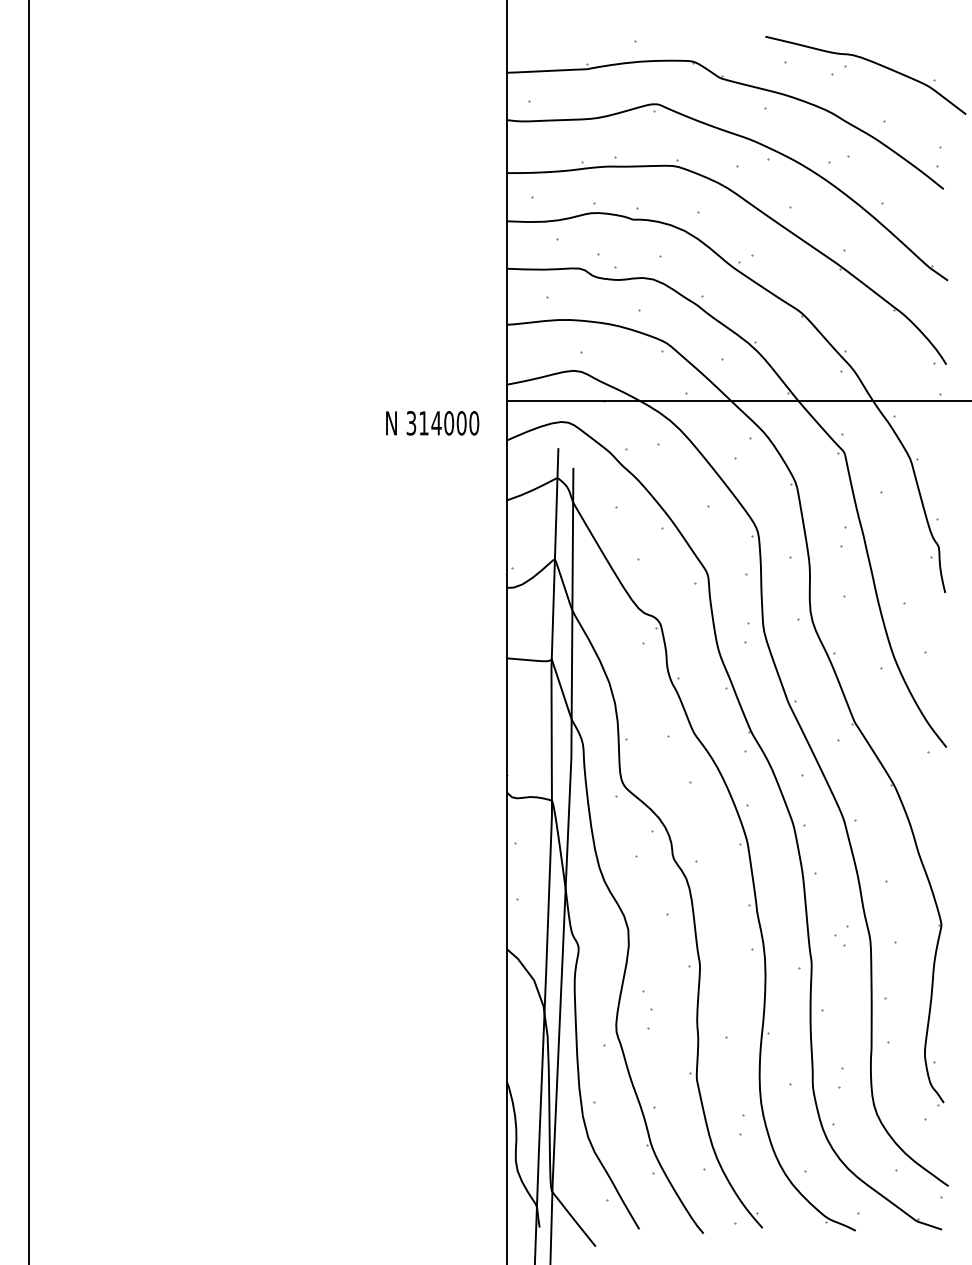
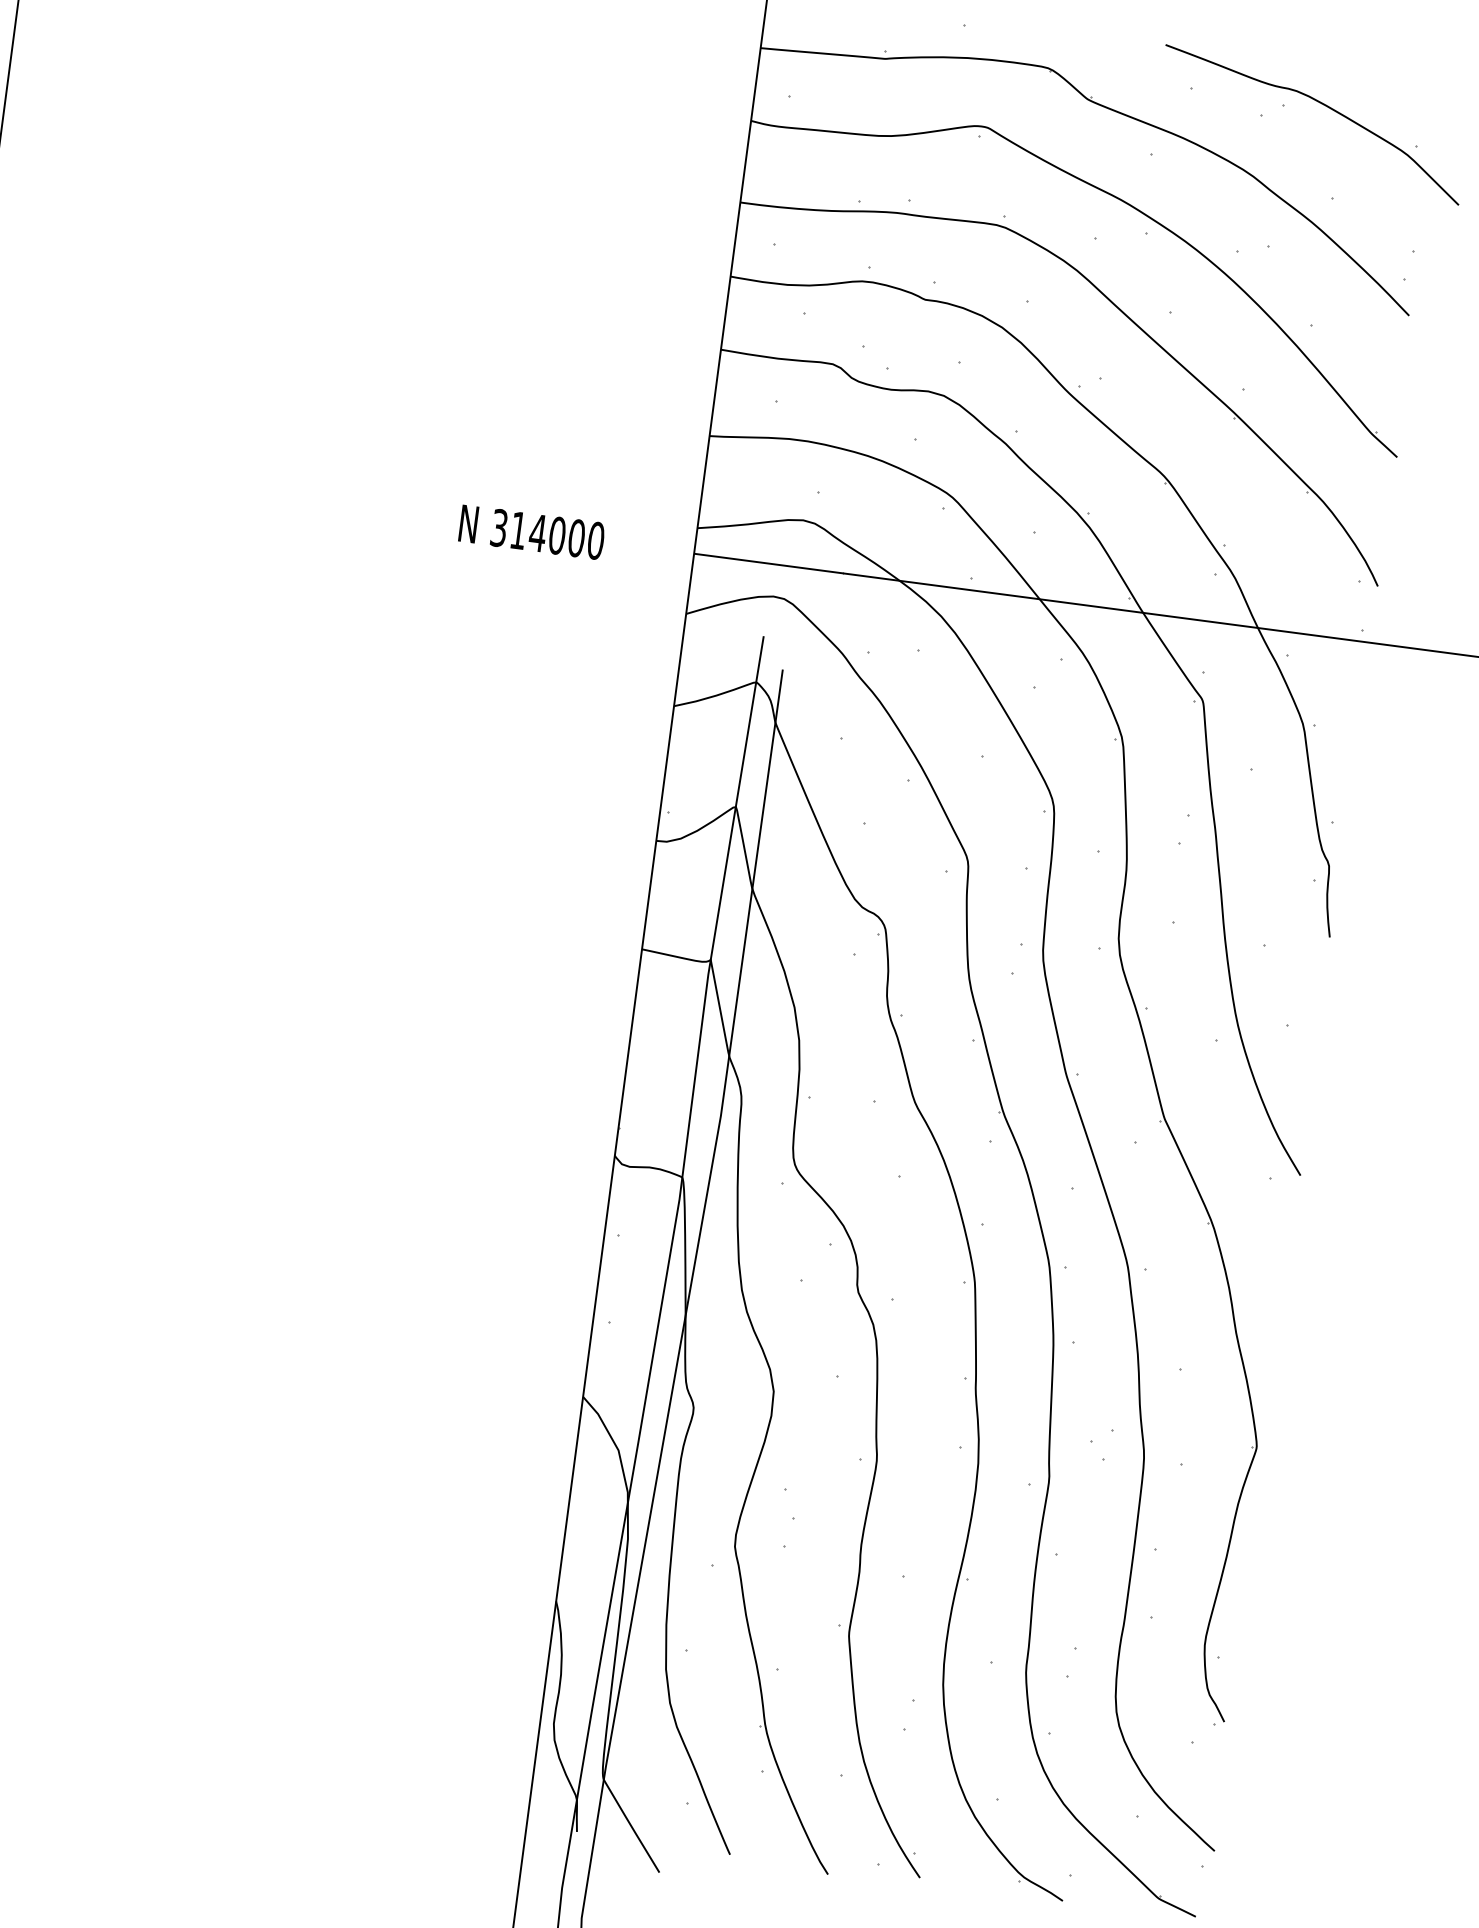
text: (432, 423) -> (531, 532), moved

